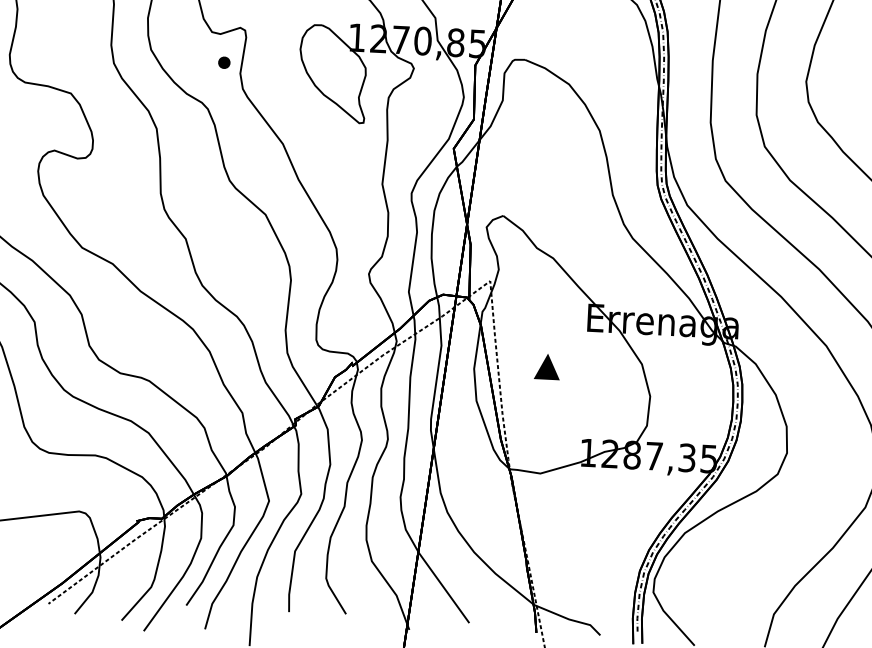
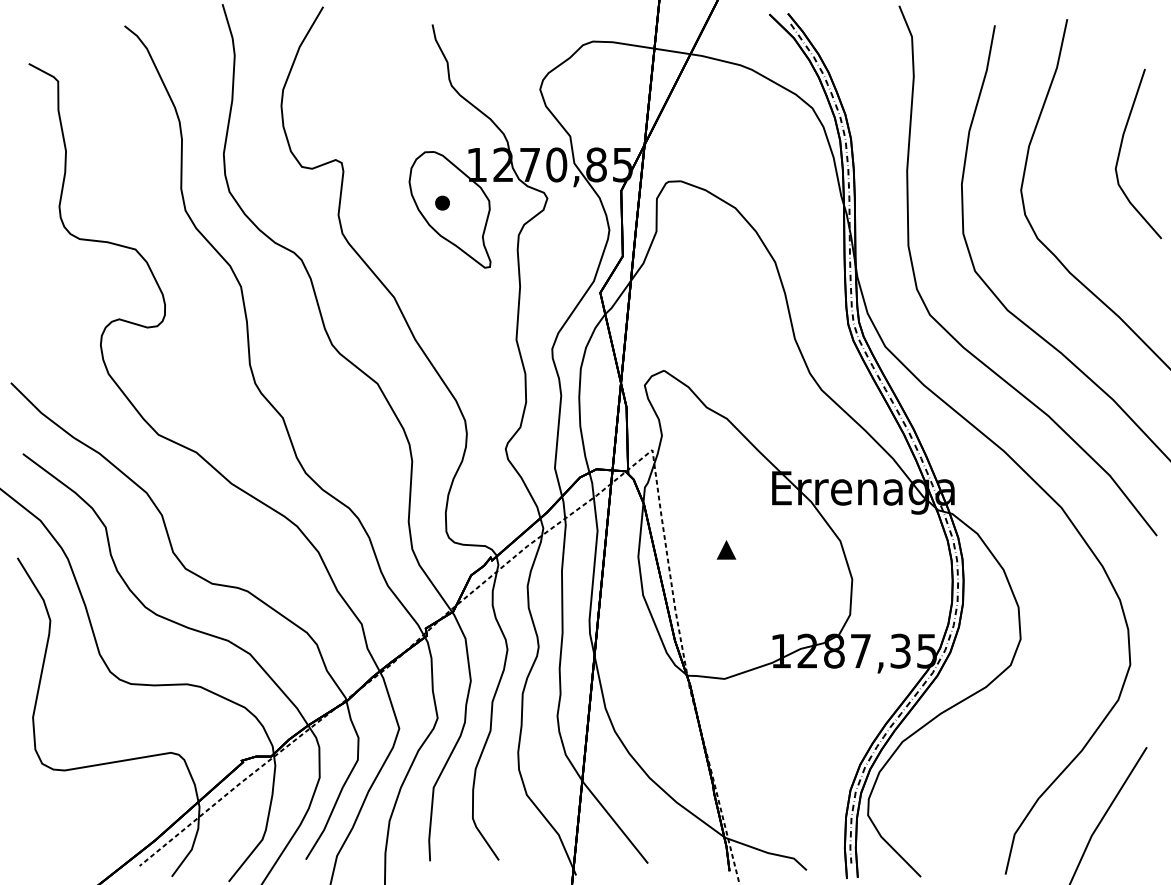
part: (224, 62) -> (442, 202), moved
part: (547, 366) -> (726, 549), size x0.62

